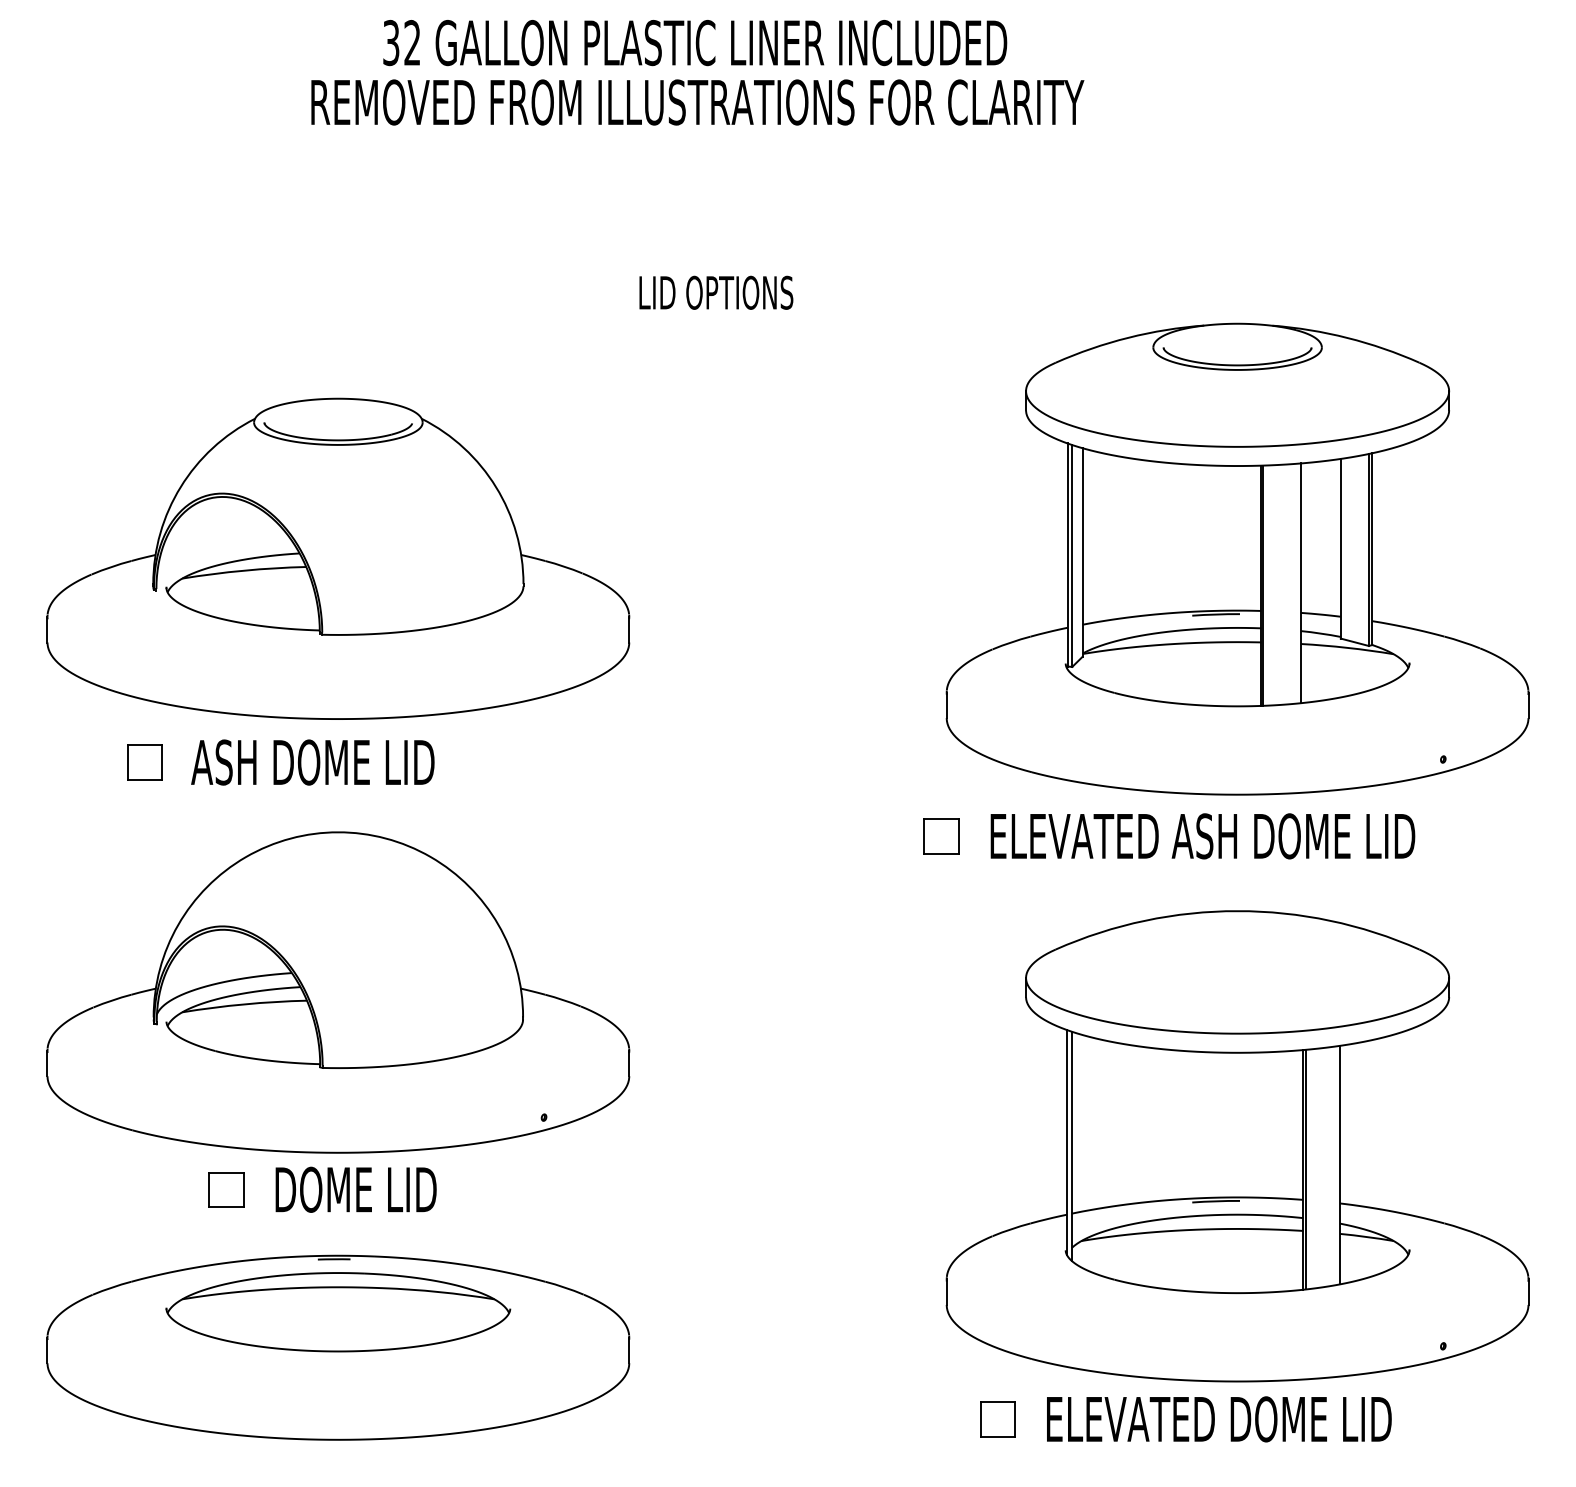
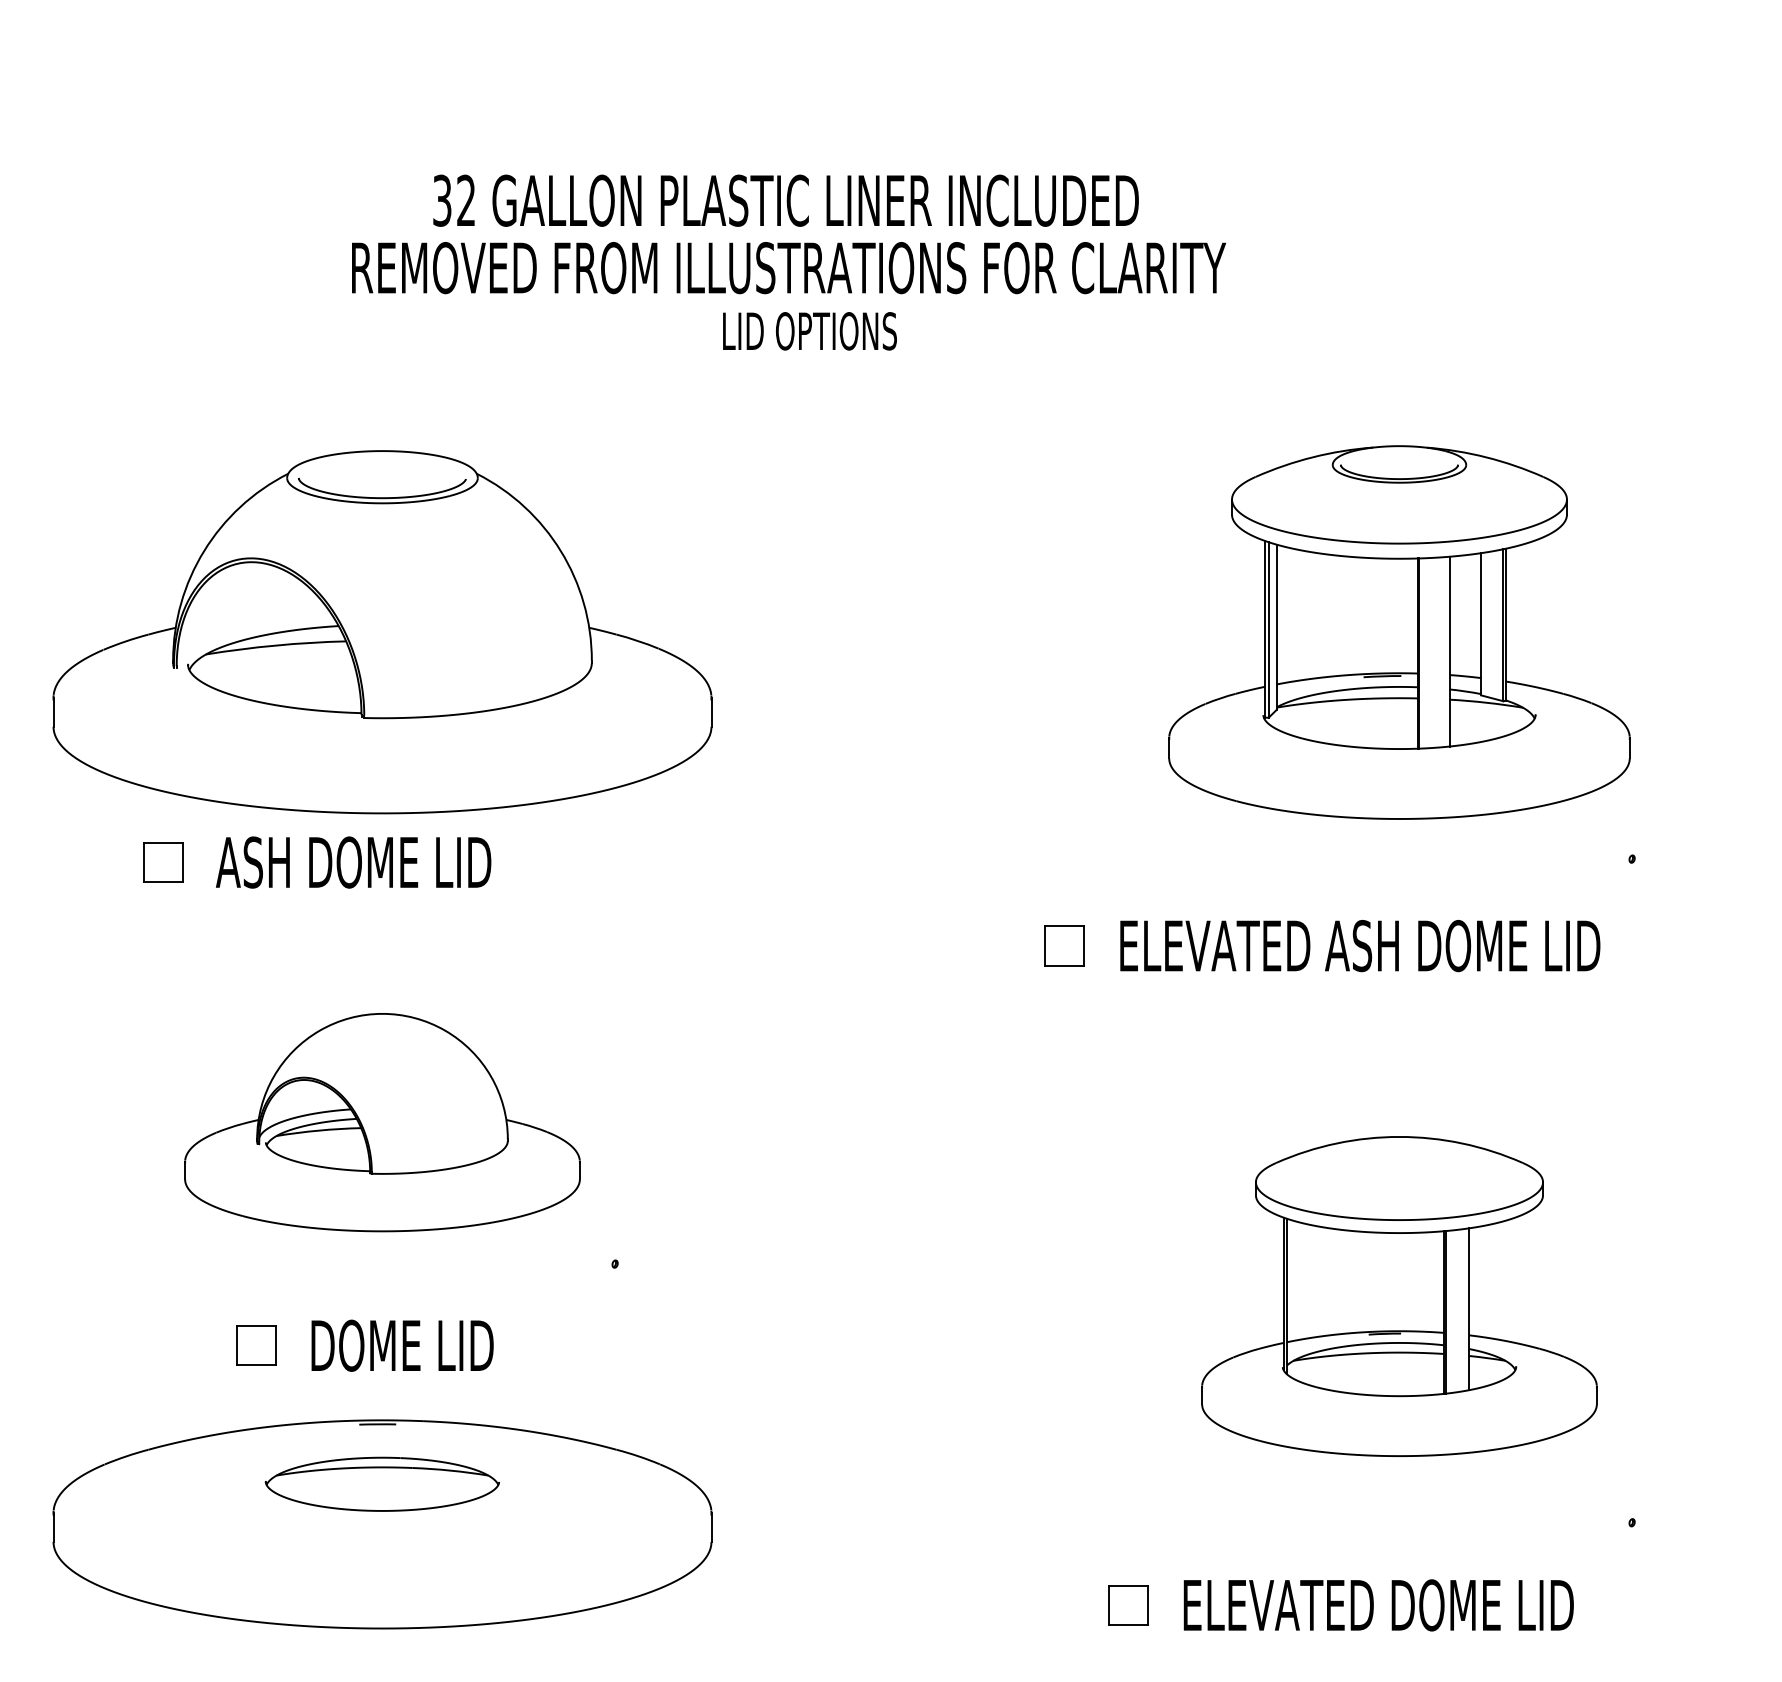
text: (698, 72) -> (789, 234), moved
part: (1237, 559) -> (1399, 632), size x0.7
part: (338, 992) -> (382, 1122), size x0.6
part: (1237, 1146) -> (1399, 1296), size x0.6
part: (338, 1312) -> (382, 1484), size x0.6

